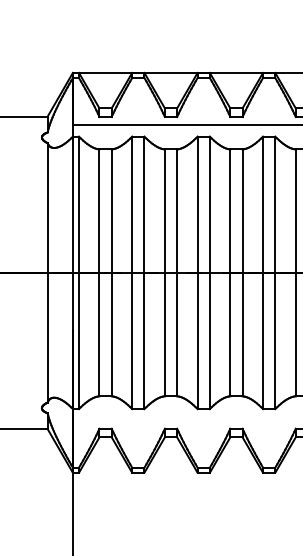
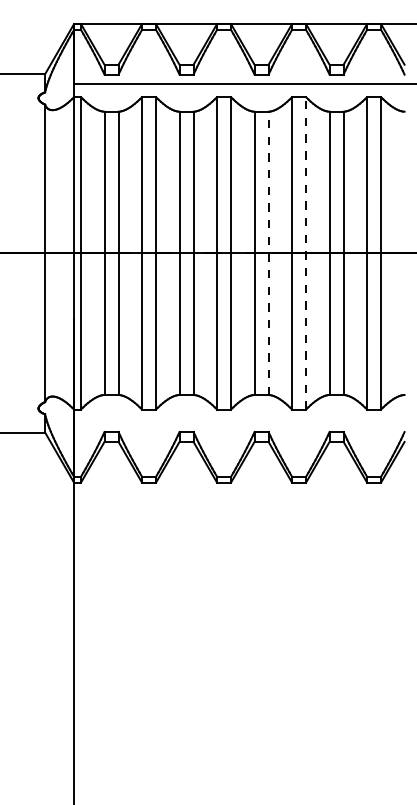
line: (242, 272) -> (268, 253), solid -> dashed
line: (275, 272) -> (306, 252), solid -> dashed

